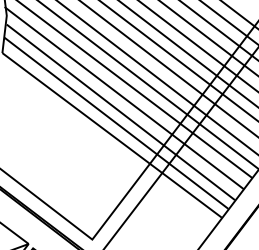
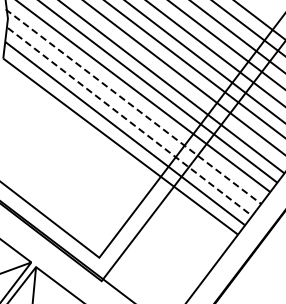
line: (124, 97) -> (133, 106), solid -> dashed
line: (120, 112) -> (129, 121), solid -> dashed

